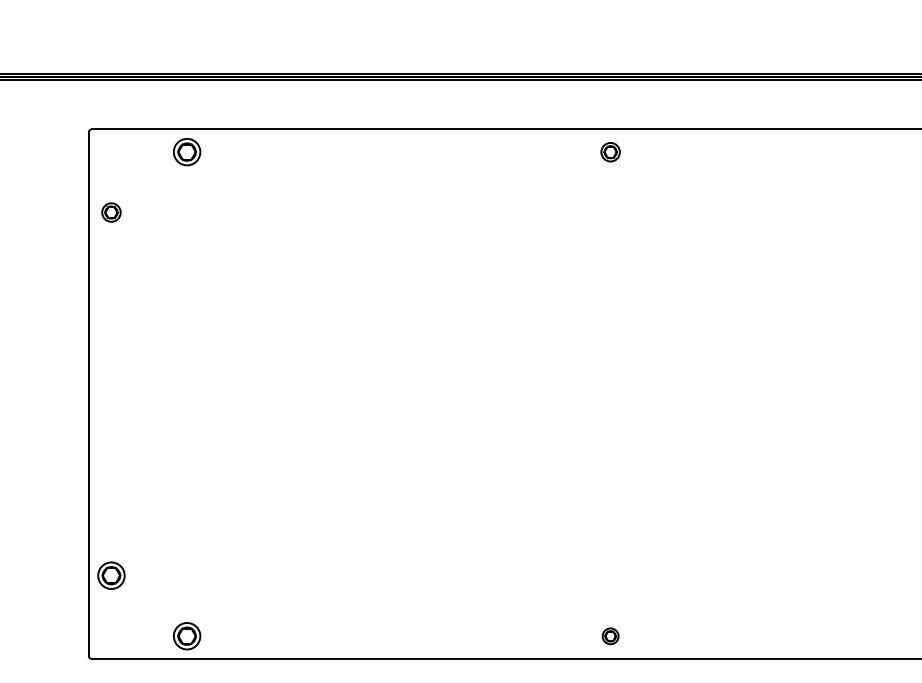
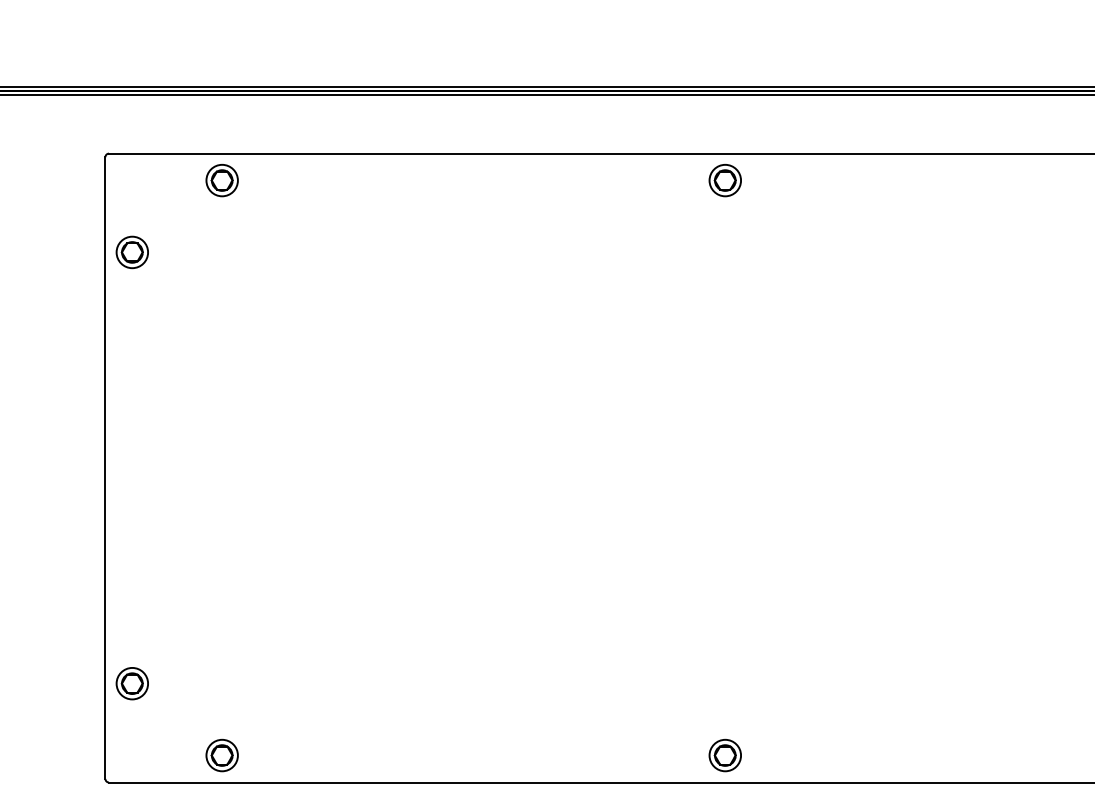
part: (610, 152) -> (725, 181), size x1.43
part: (111, 212) -> (132, 252), size x1.43
part: (610, 636) -> (725, 755), size x1.67

